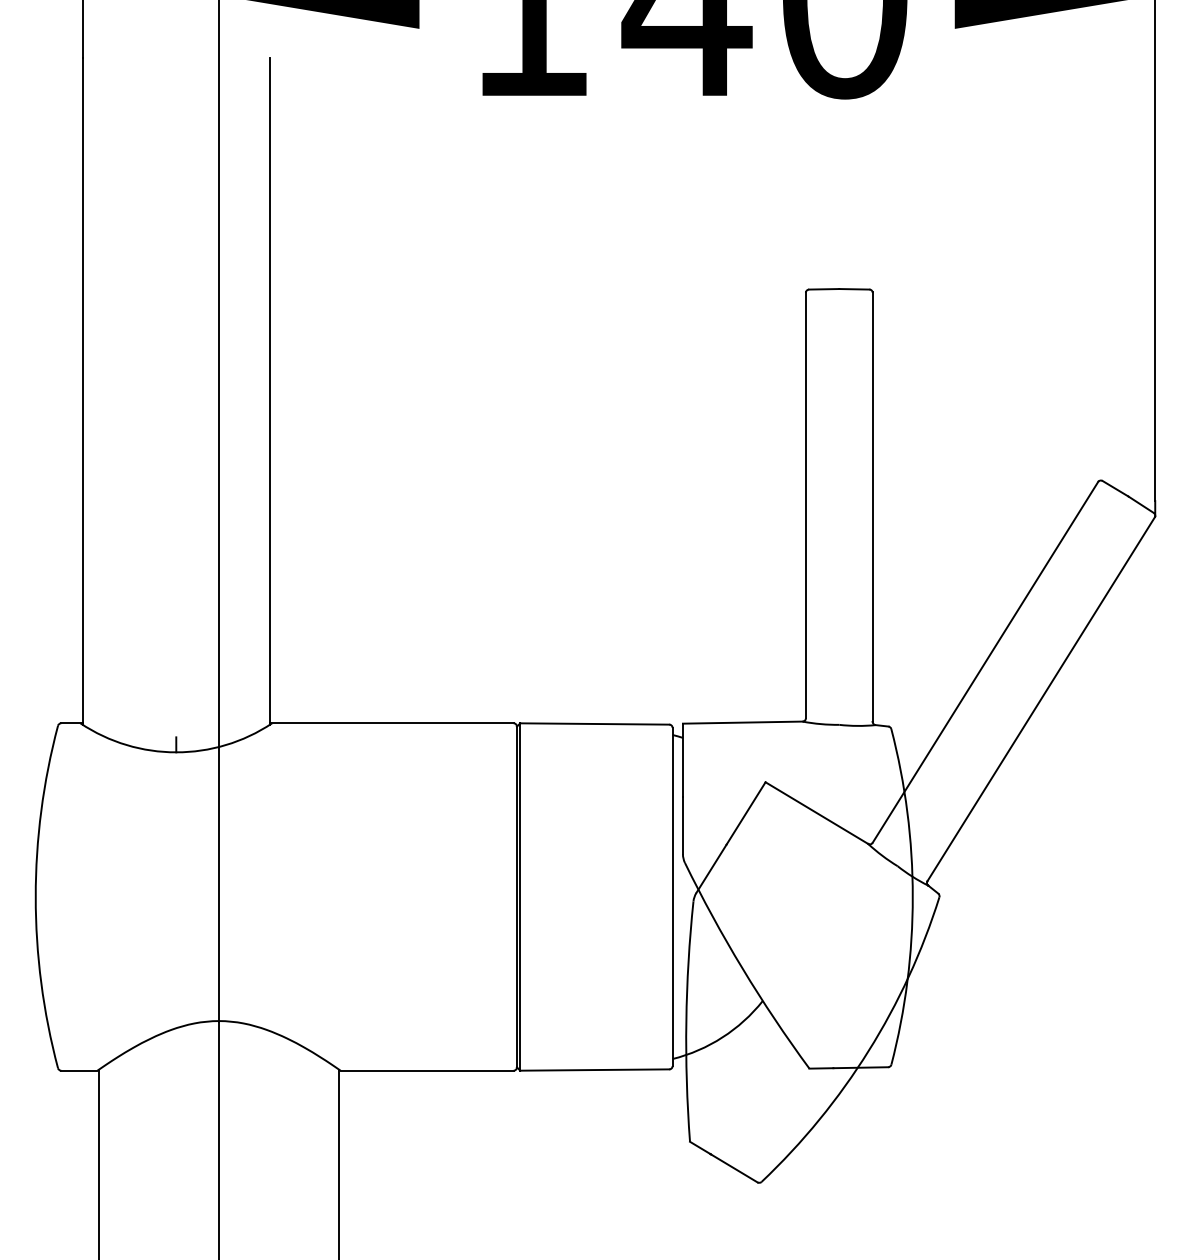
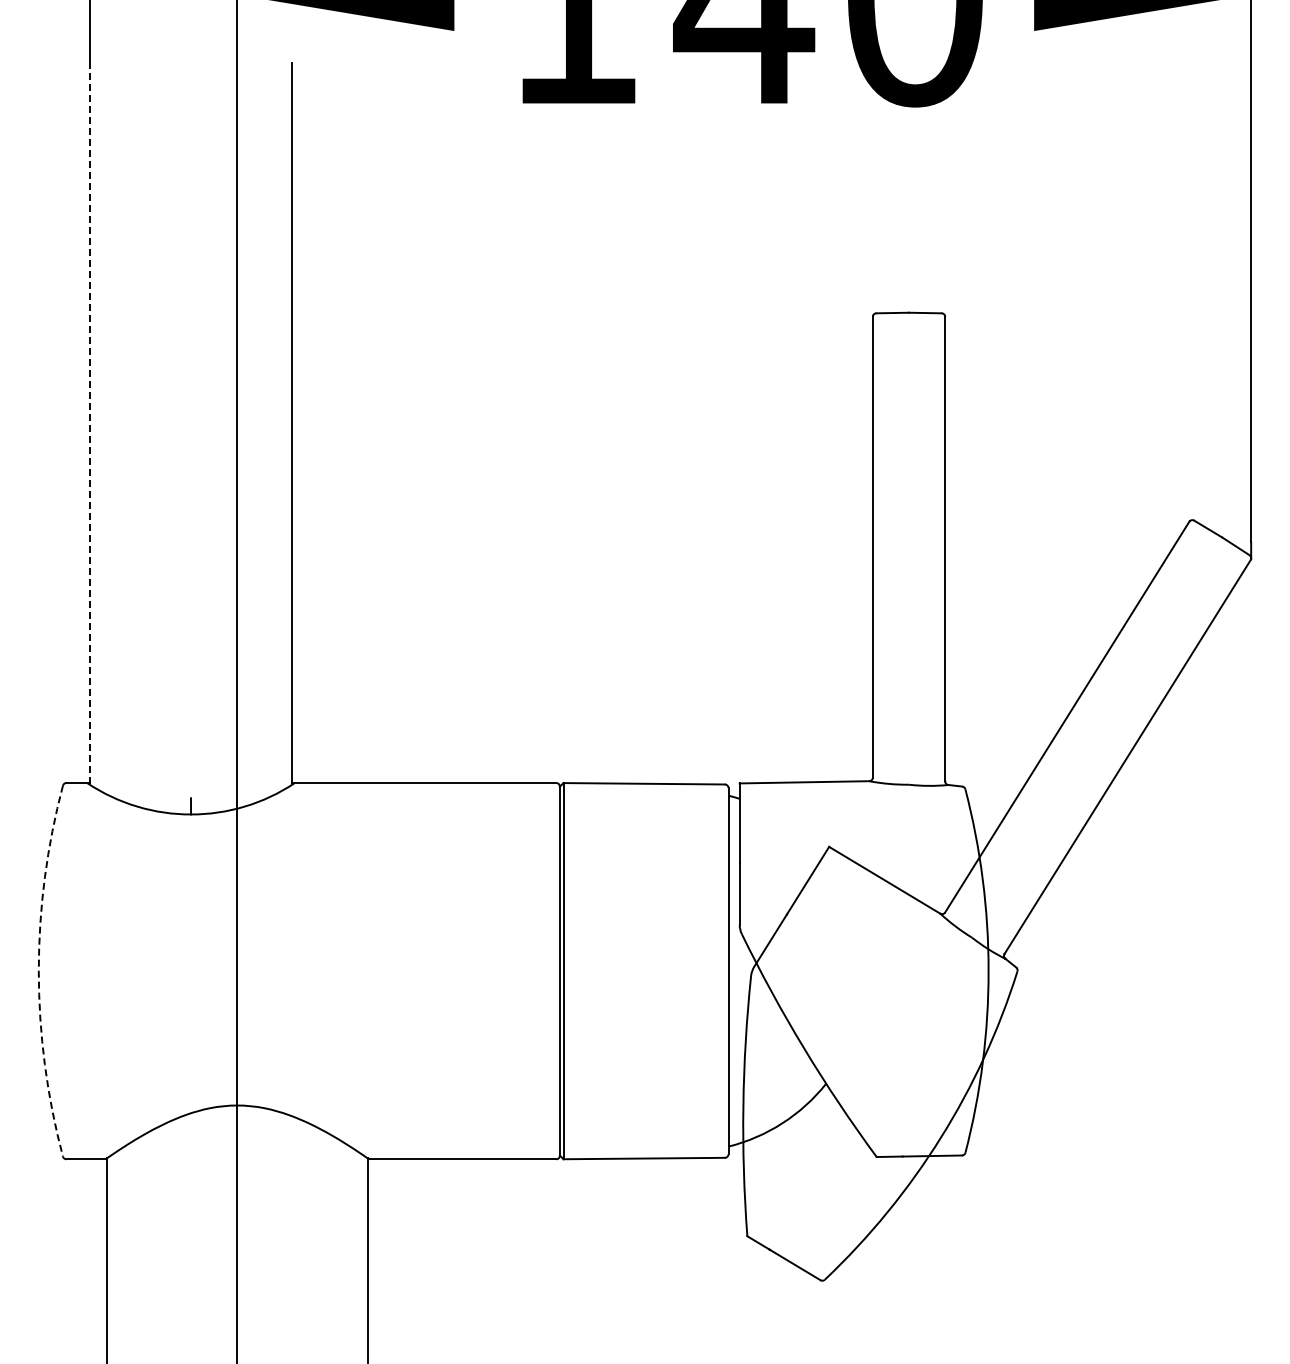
line: (82, 391) -> (89, 423), solid -> dashed
arc: (35, 897) -> (38, 971), solid -> dashed

